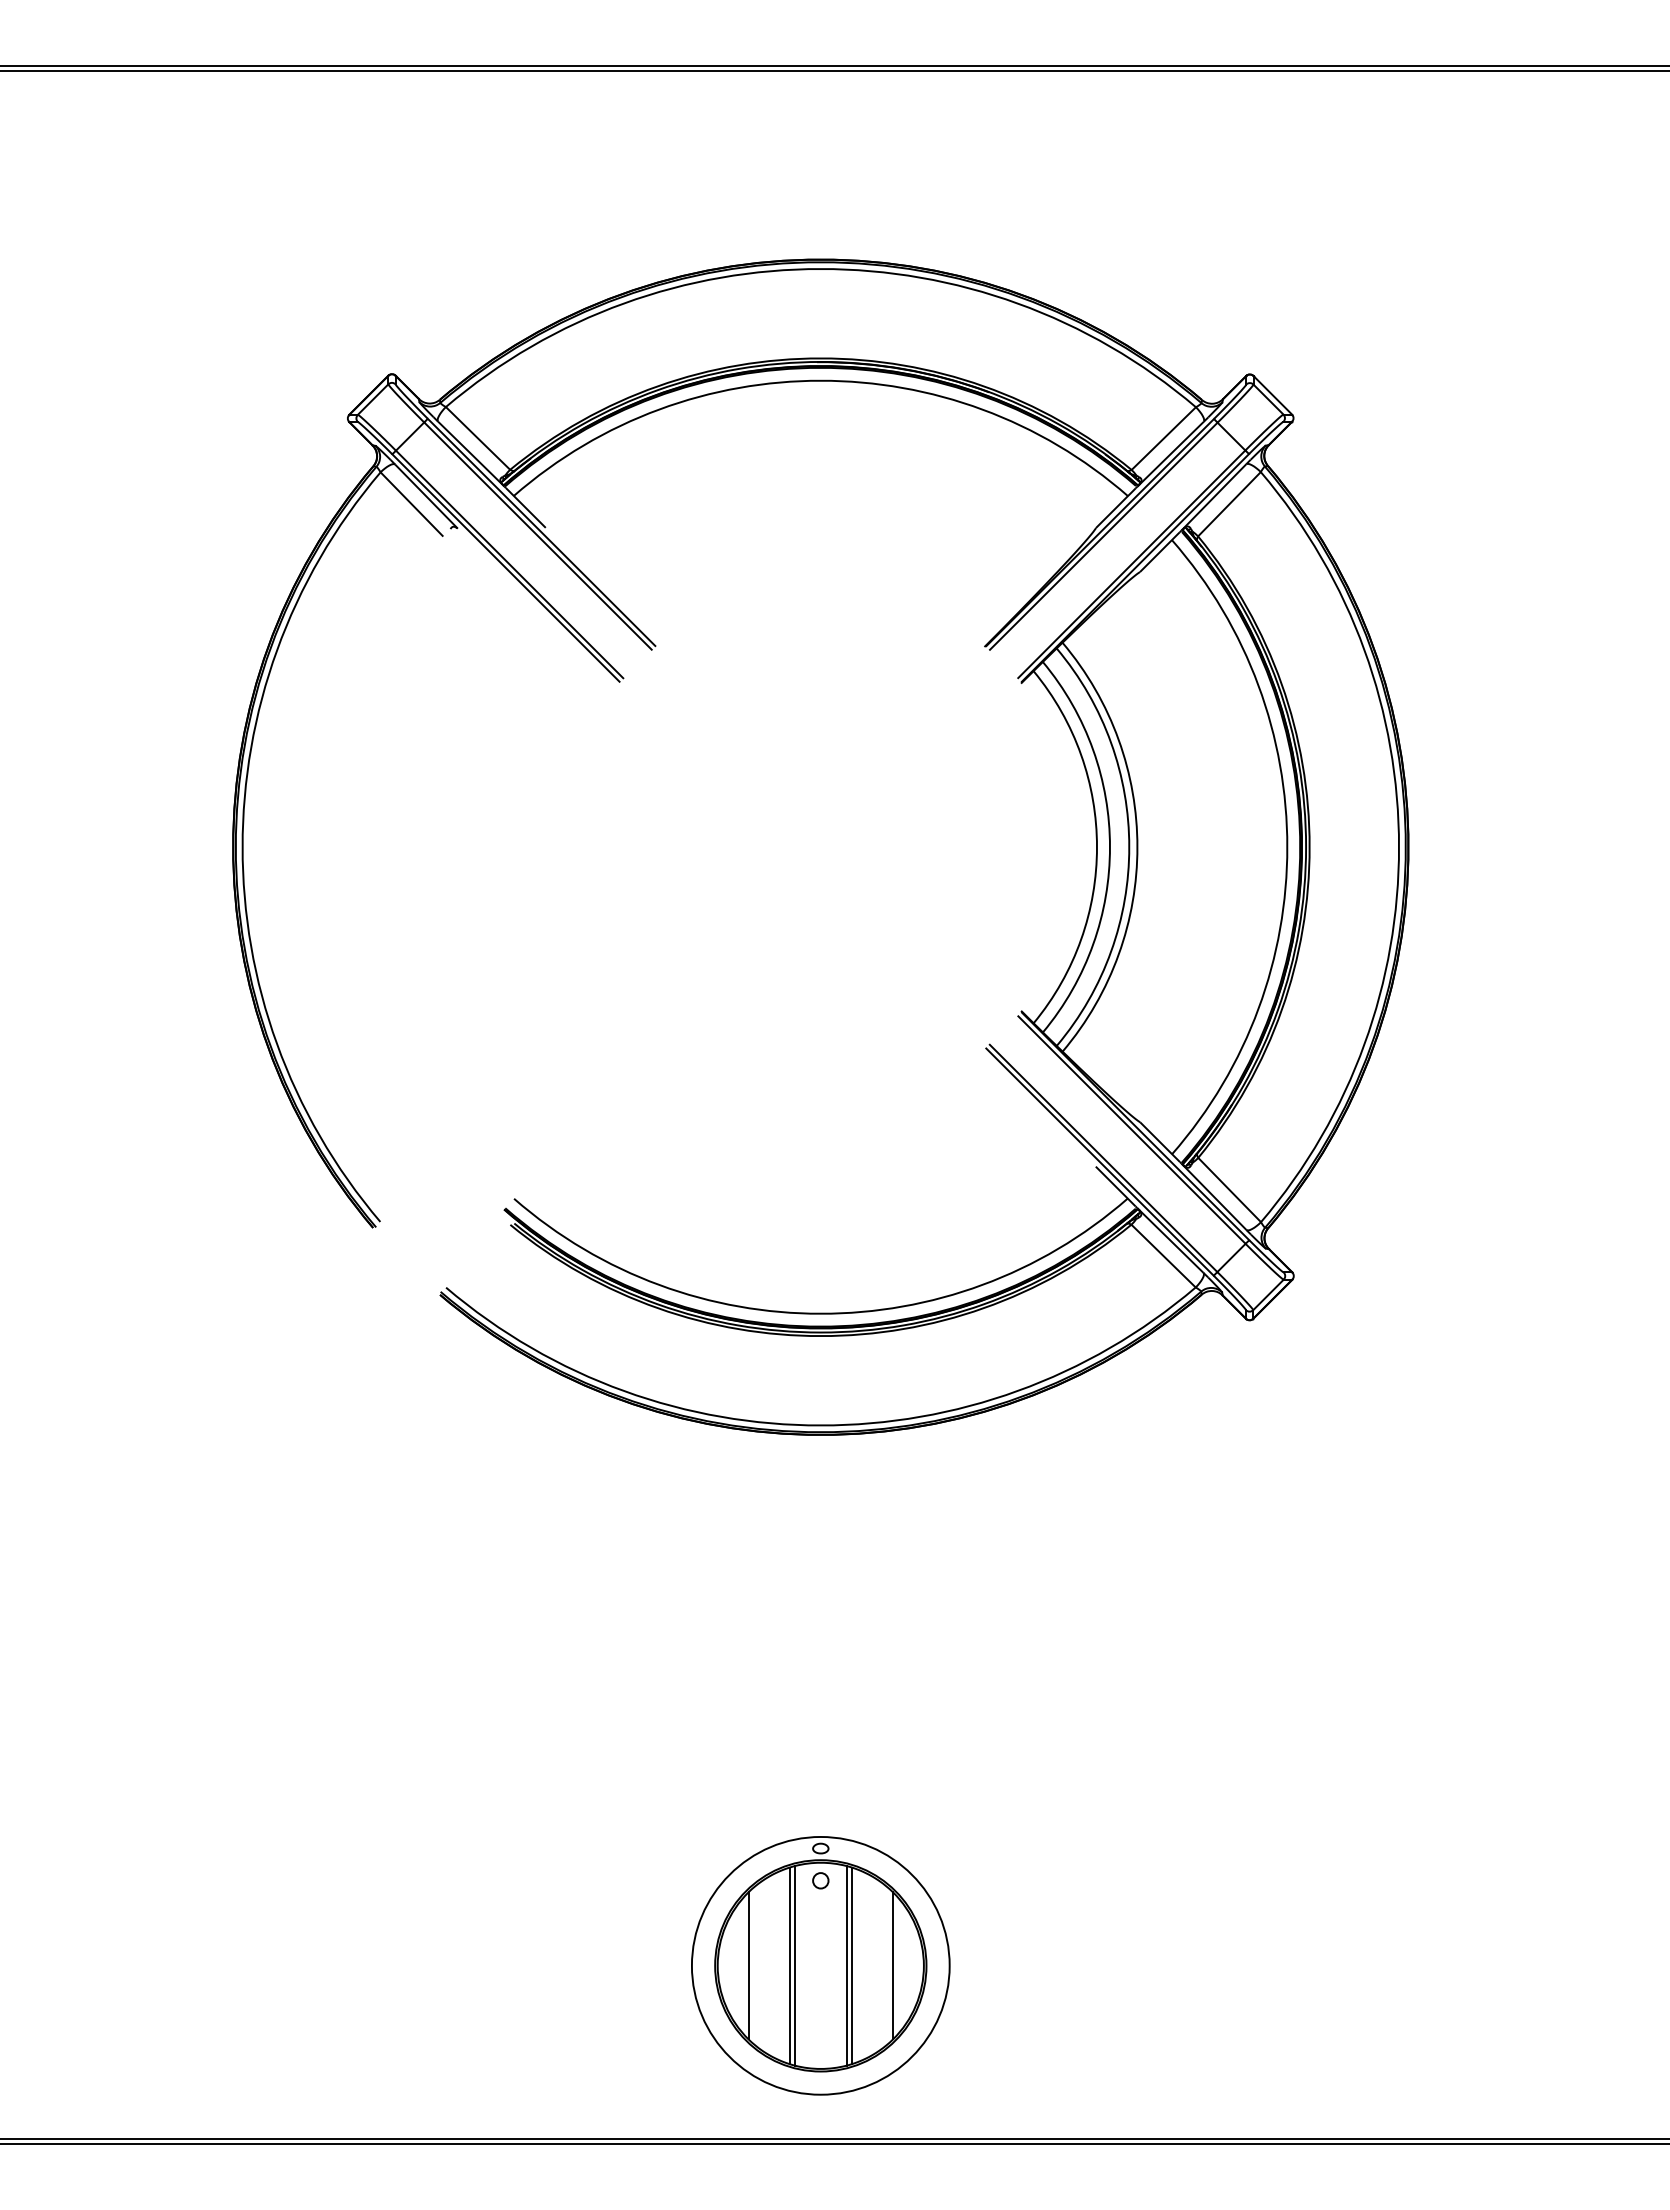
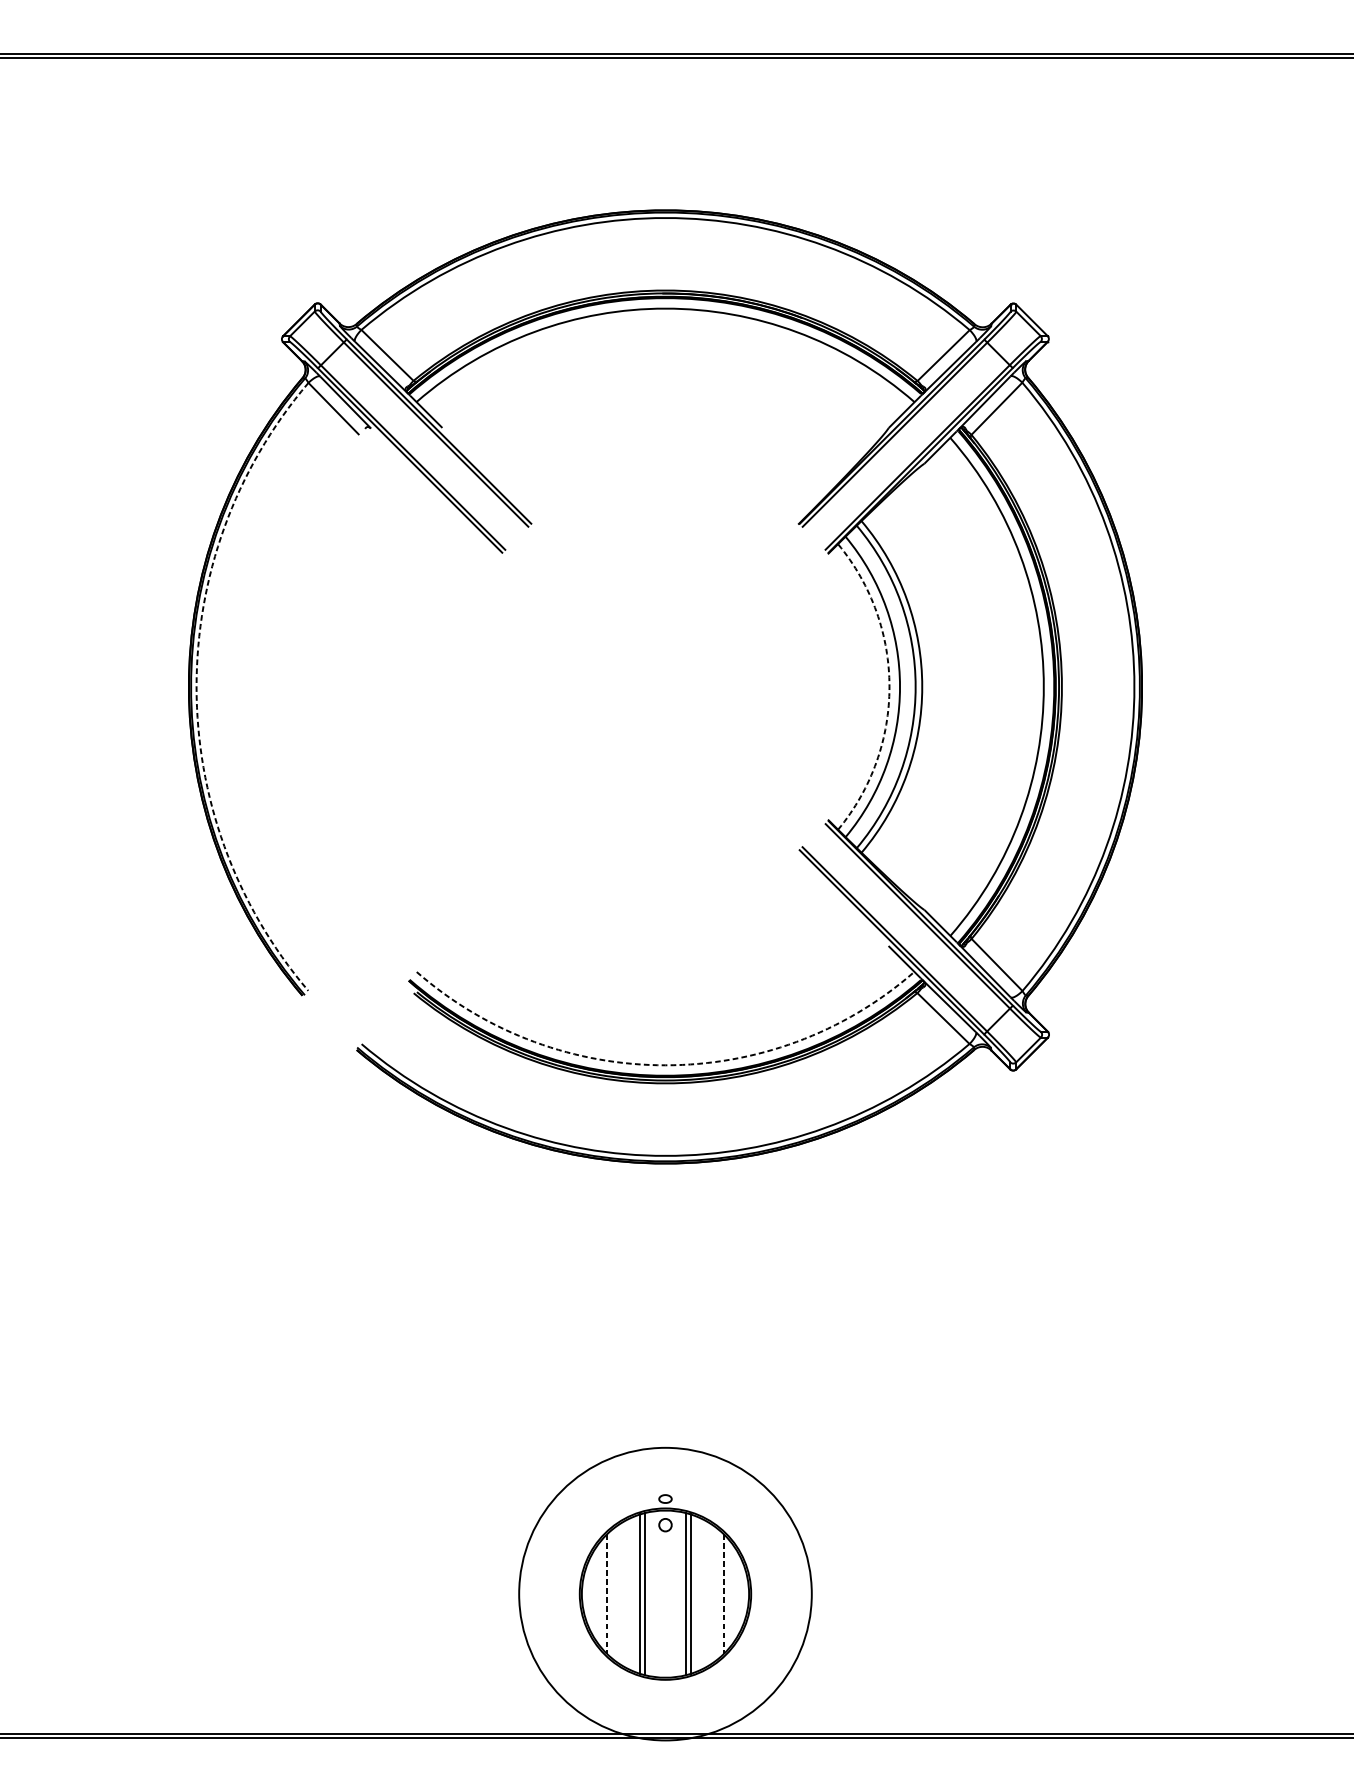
arc: (242, 847) -> (196, 687), solid -> dashed
arc: (1097, 847) -> (889, 687), solid -> dashed
arc: (820, 1313) -> (665, 1065), solid -> dashed
line: (748, 1965) -> (606, 1593), solid -> dashed
circle: (820, 1965) -> (665, 1593), size x1.4
line: (892, 1965) -> (723, 1593), solid -> dashed

